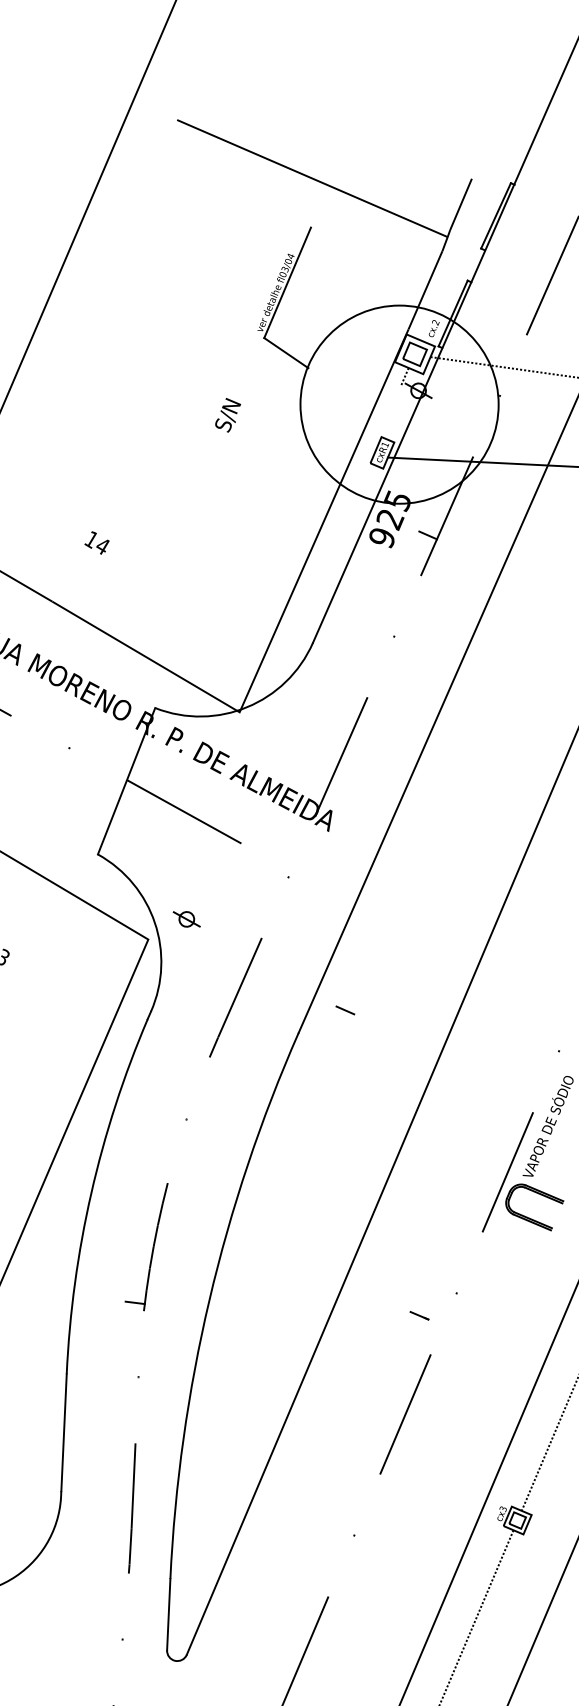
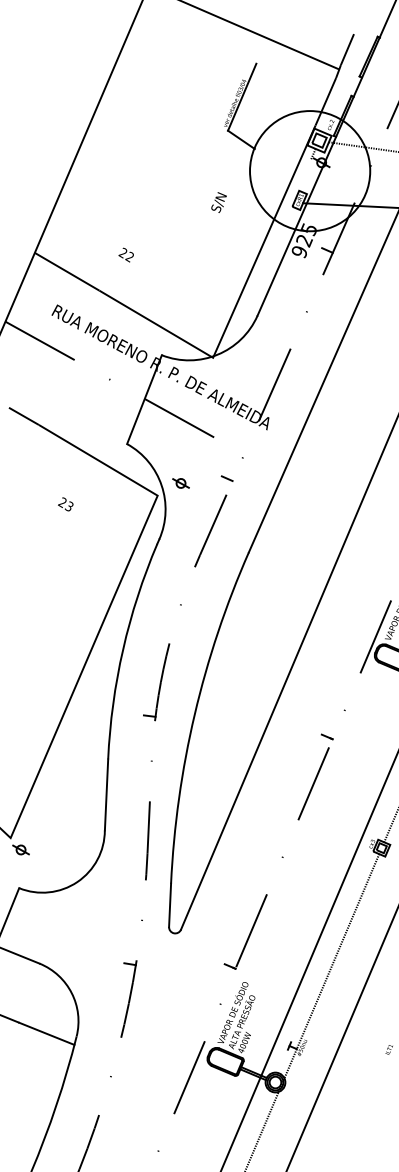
text: (227, 415) -> (218, 202), moved
text: (96, 542) -> (126, 254), 14 -> 22
line: (344, 1010) -> (226, 478), moved
line: (418, 1315) -> (326, 736), moved

